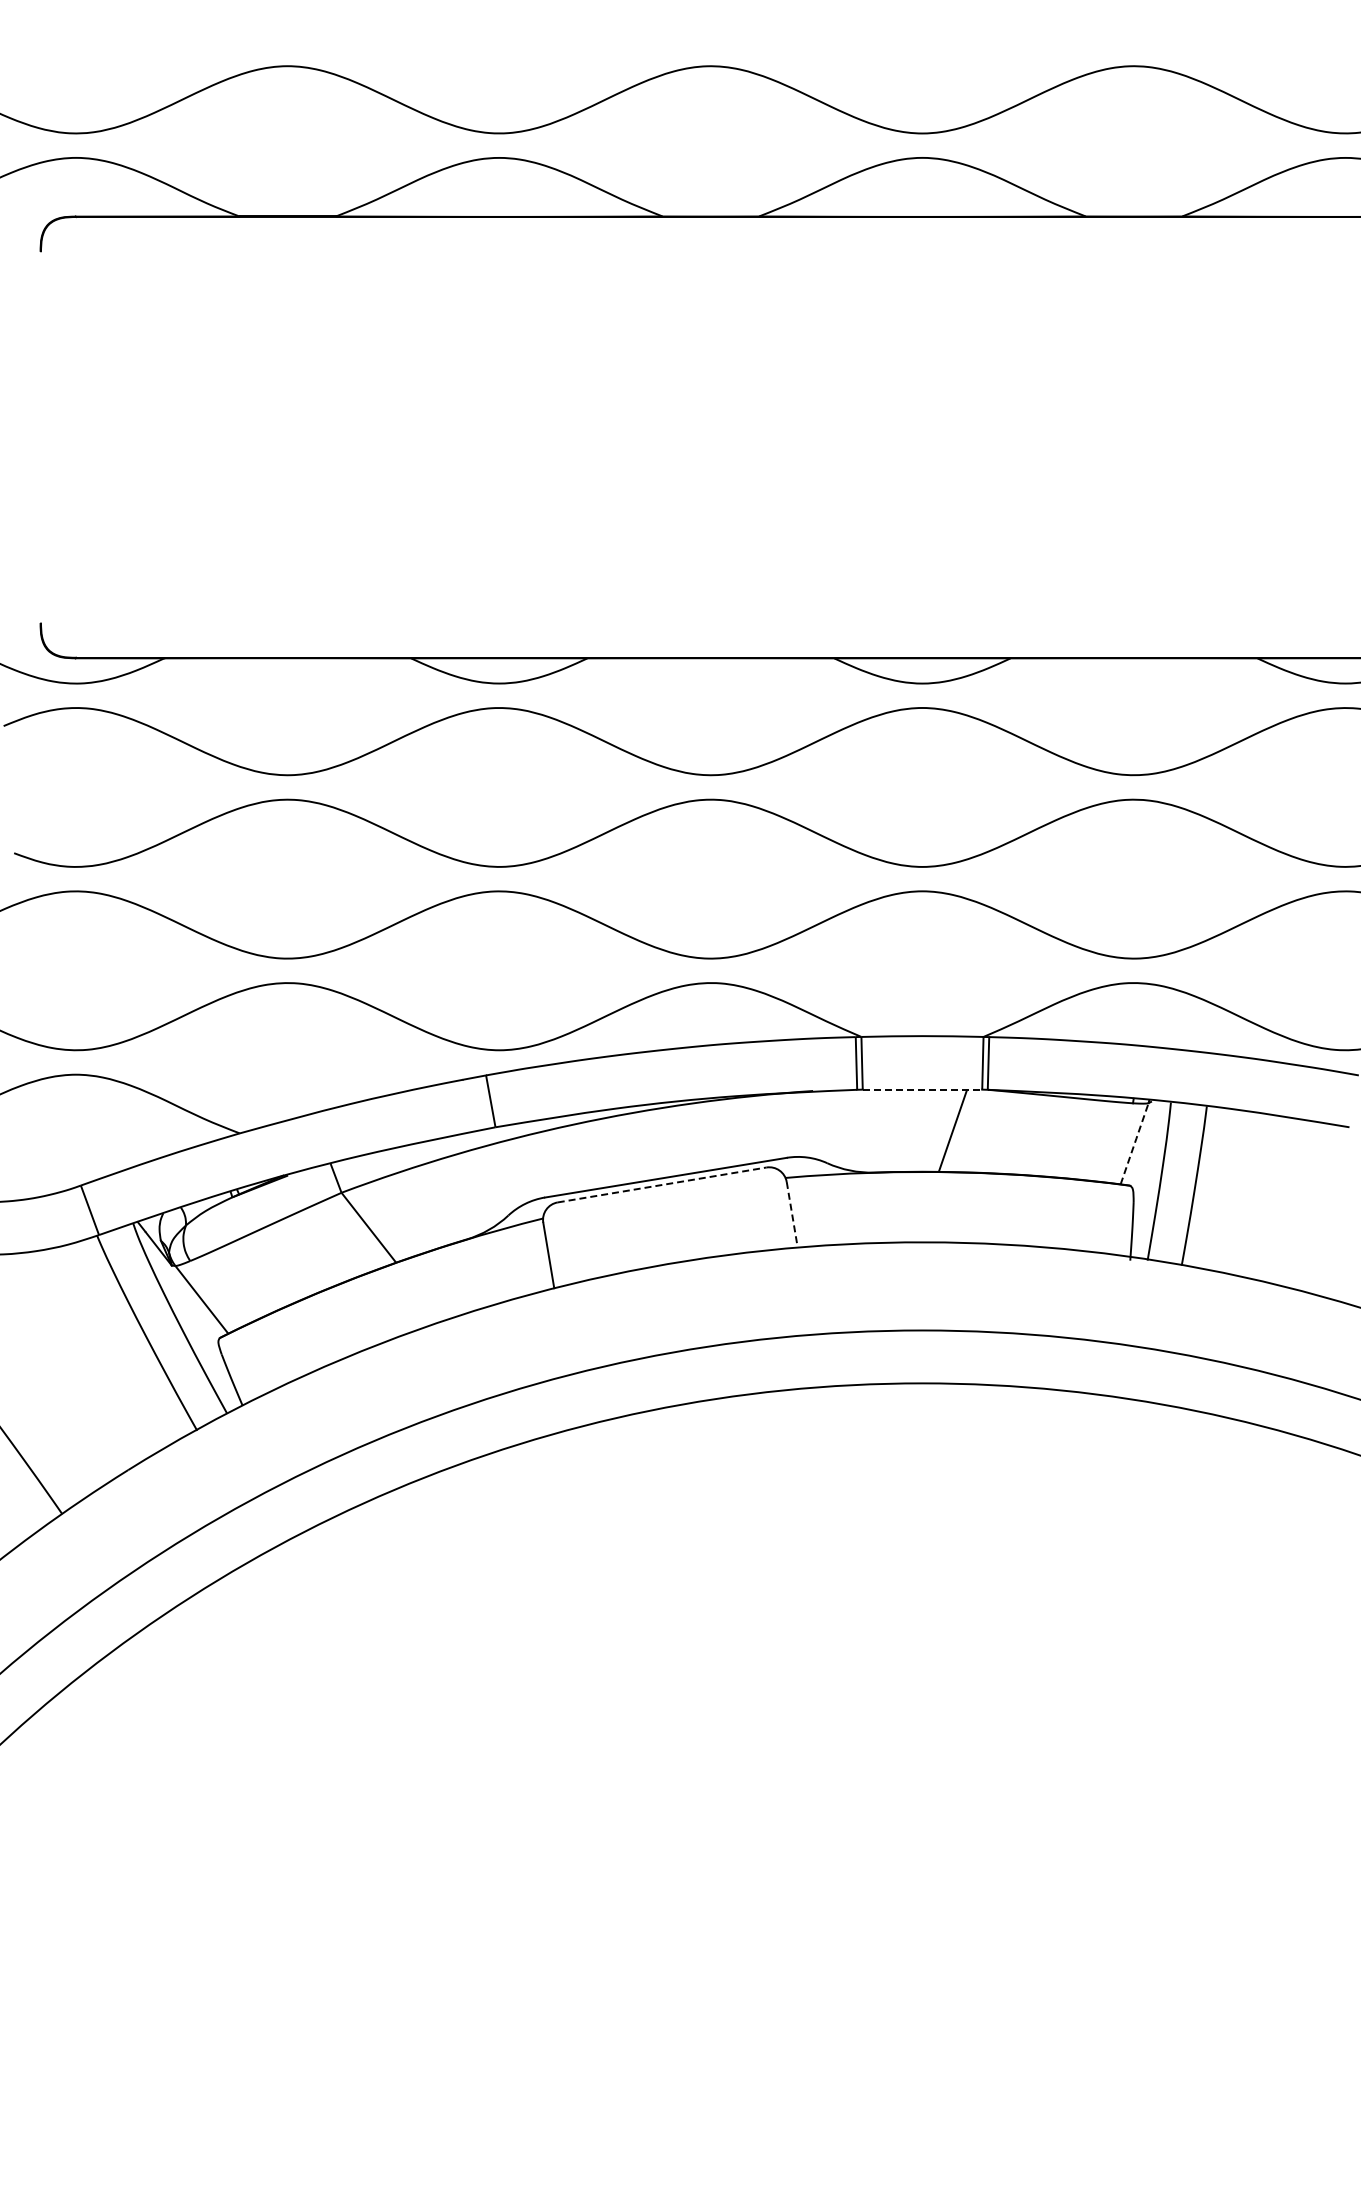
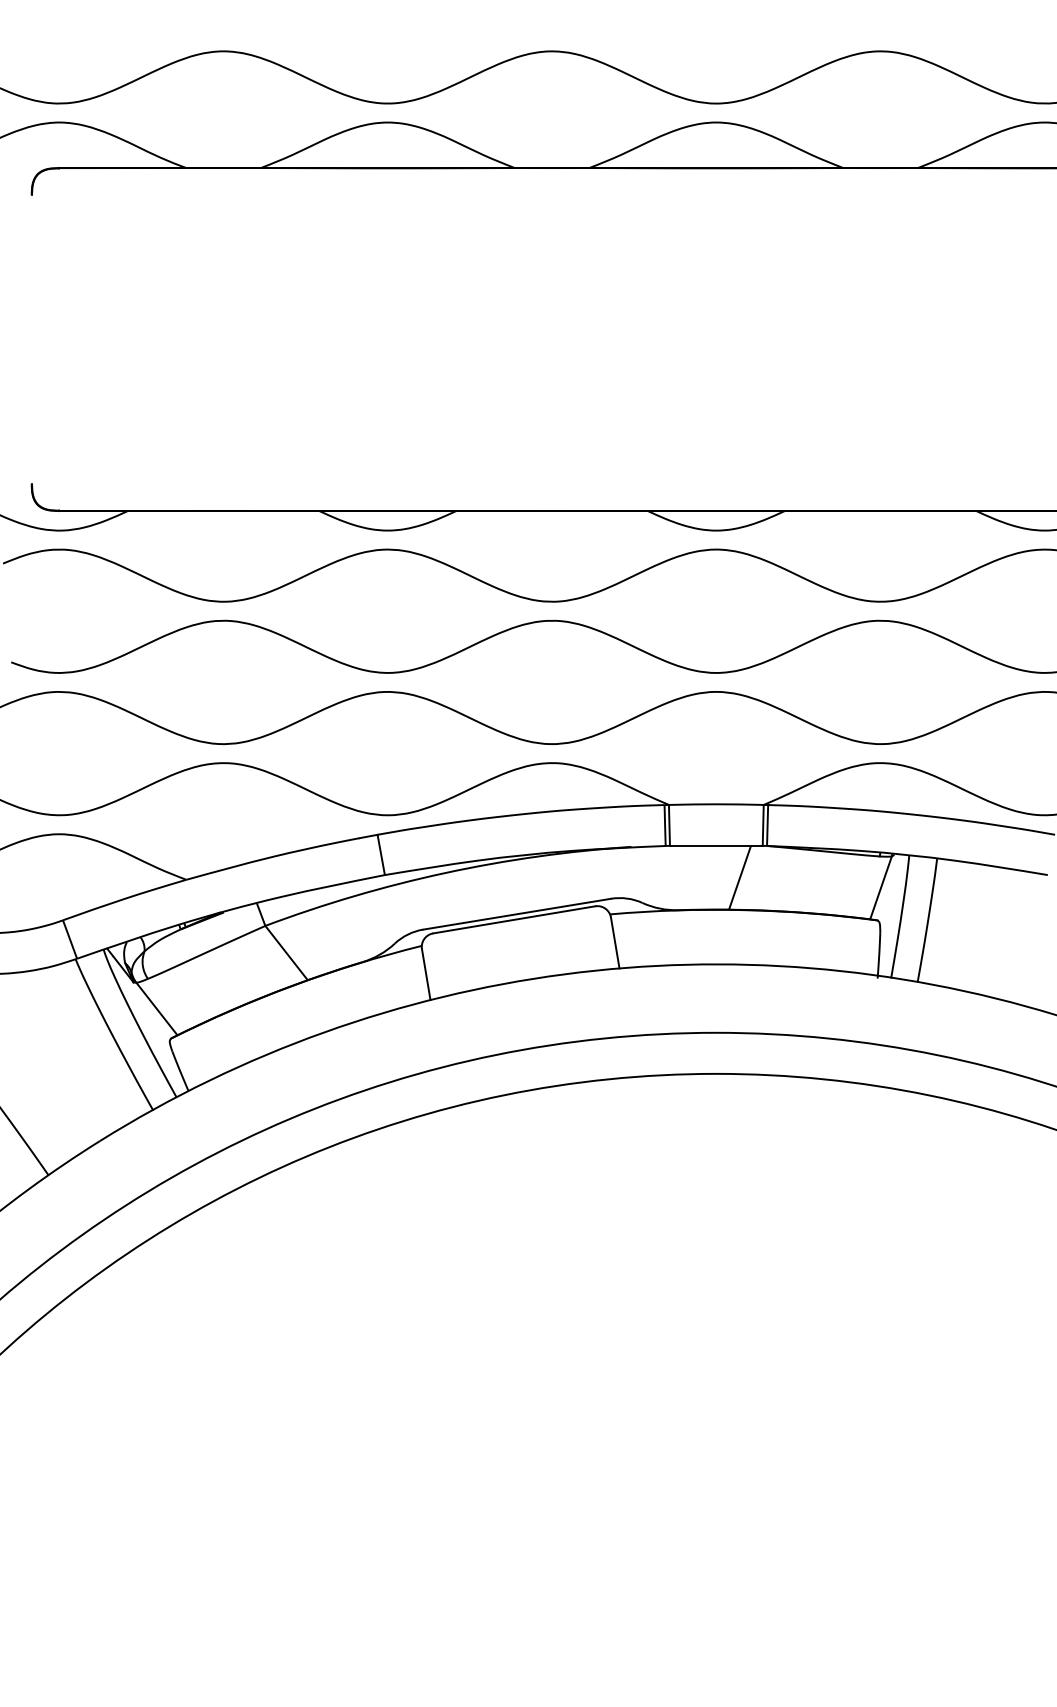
line: (922, 1089) -> (716, 845), dashed -> solid
line: (1134, 1143) -> (880, 887), dashed -> solid
line: (662, 1184) -> (514, 919), dashed -> solid
line: (792, 1215) -> (615, 943), dashed -> solid

